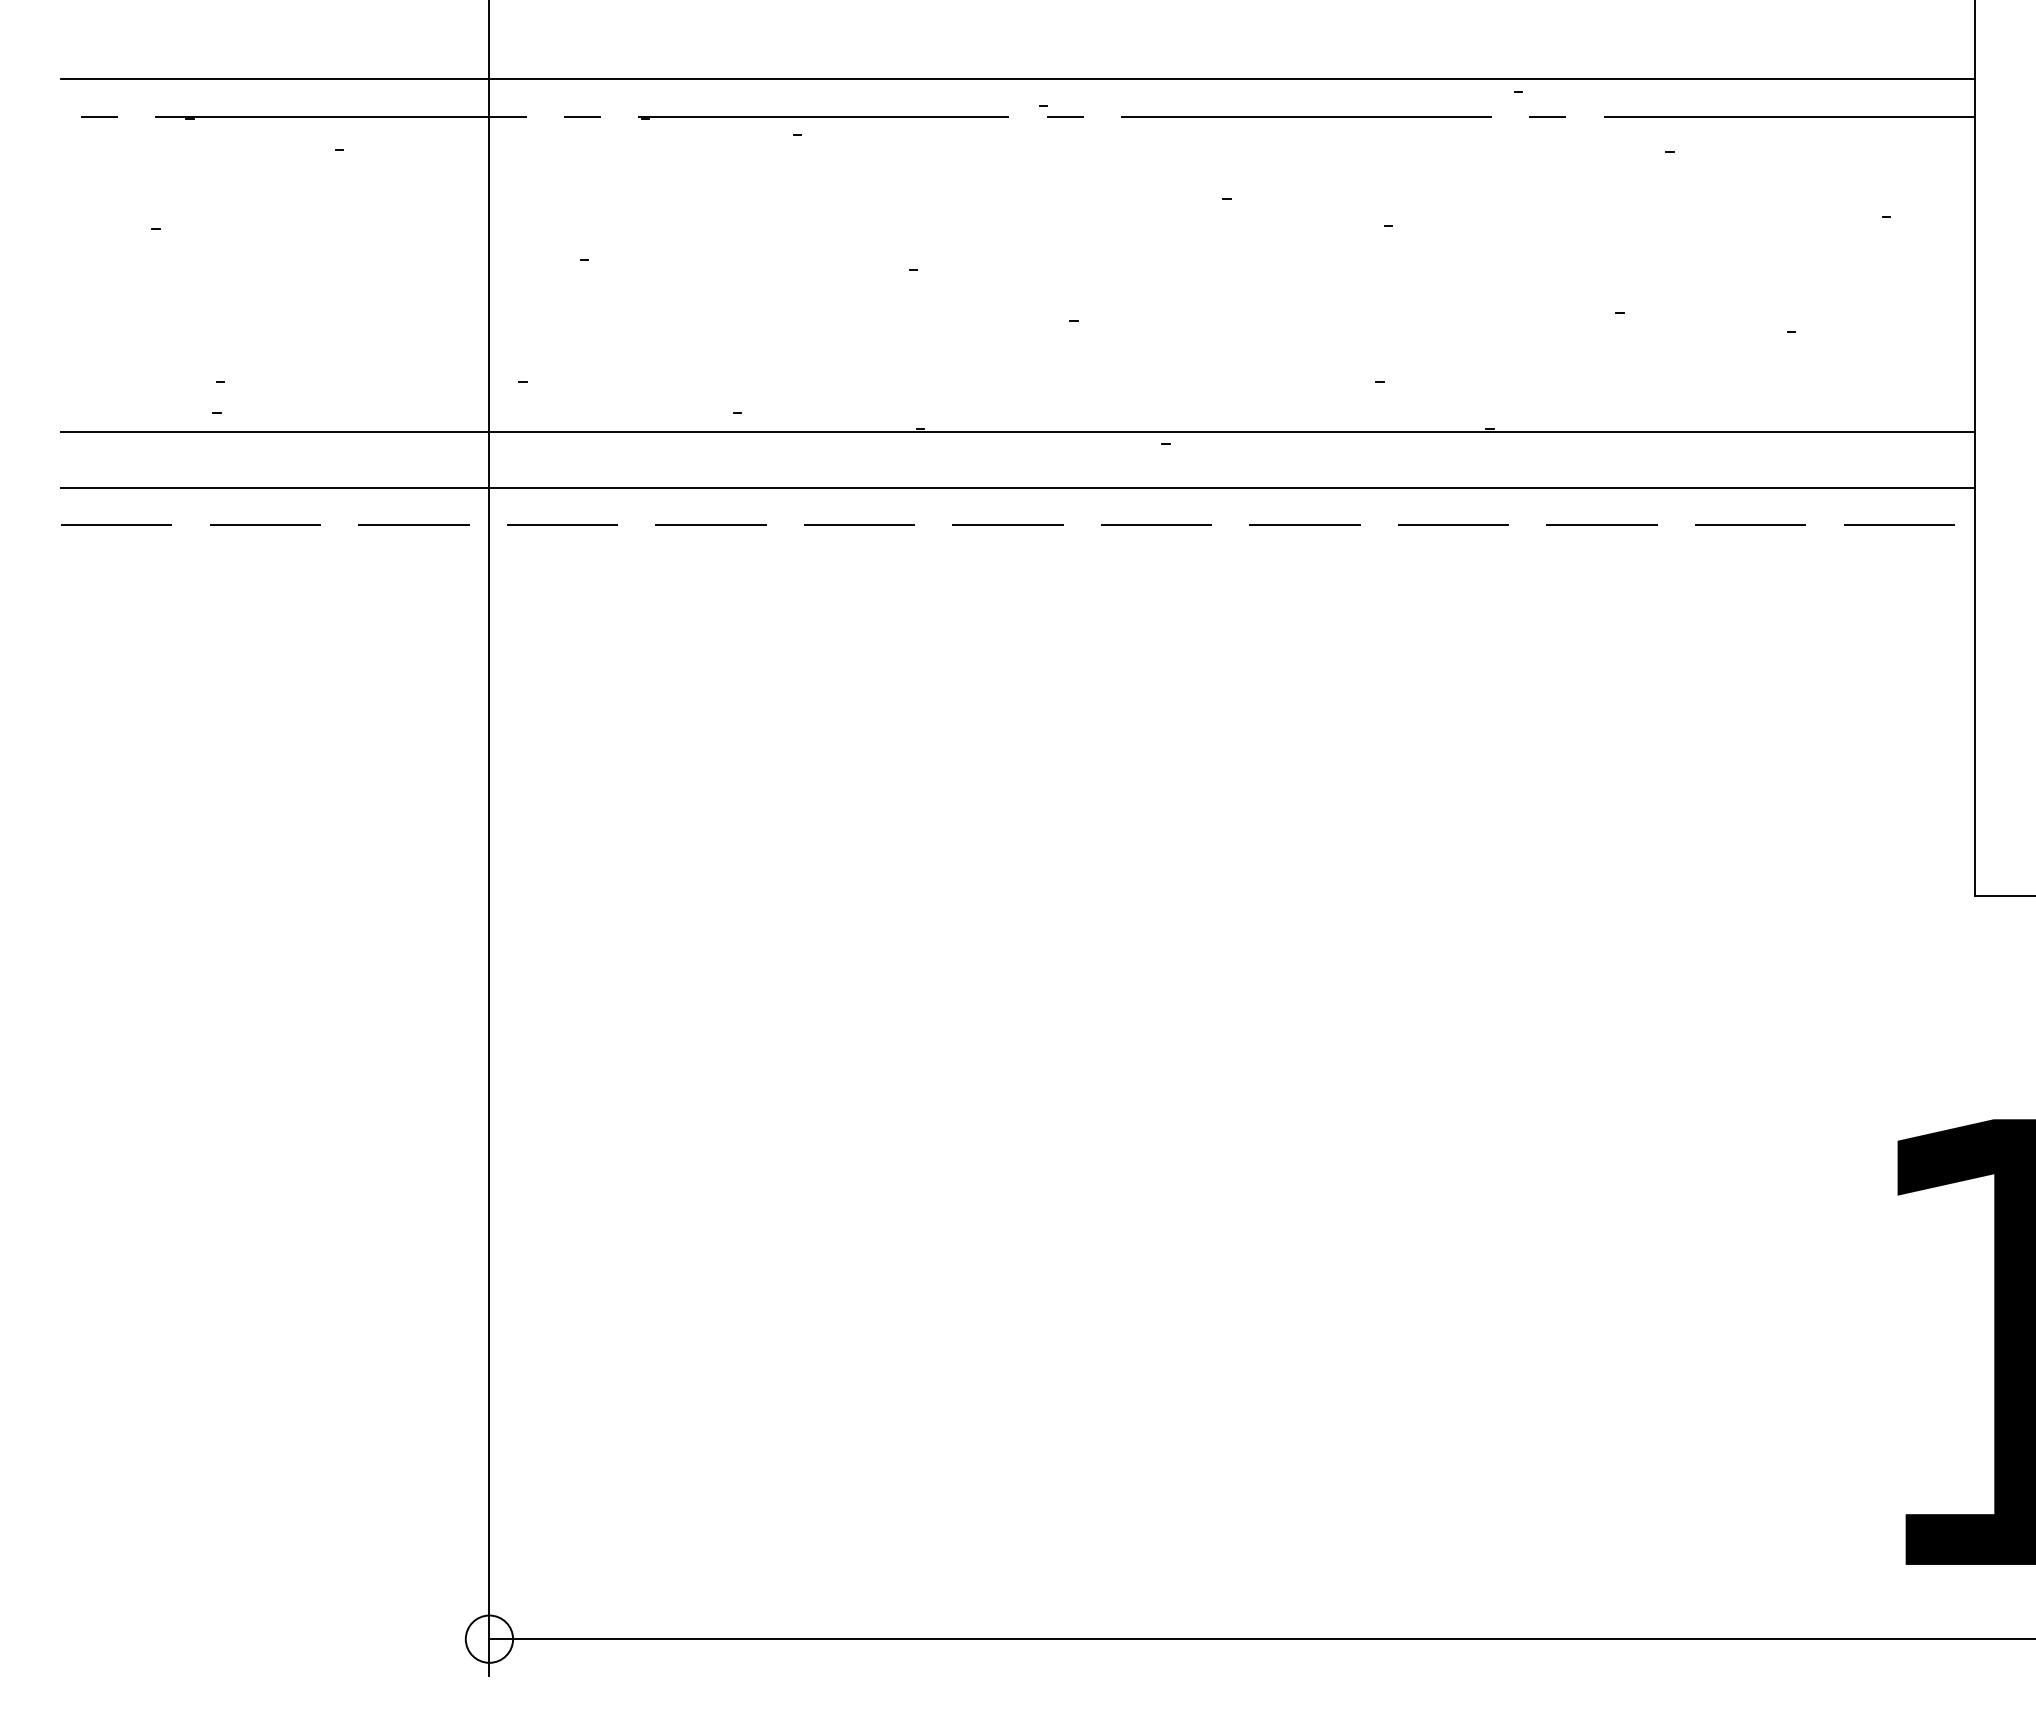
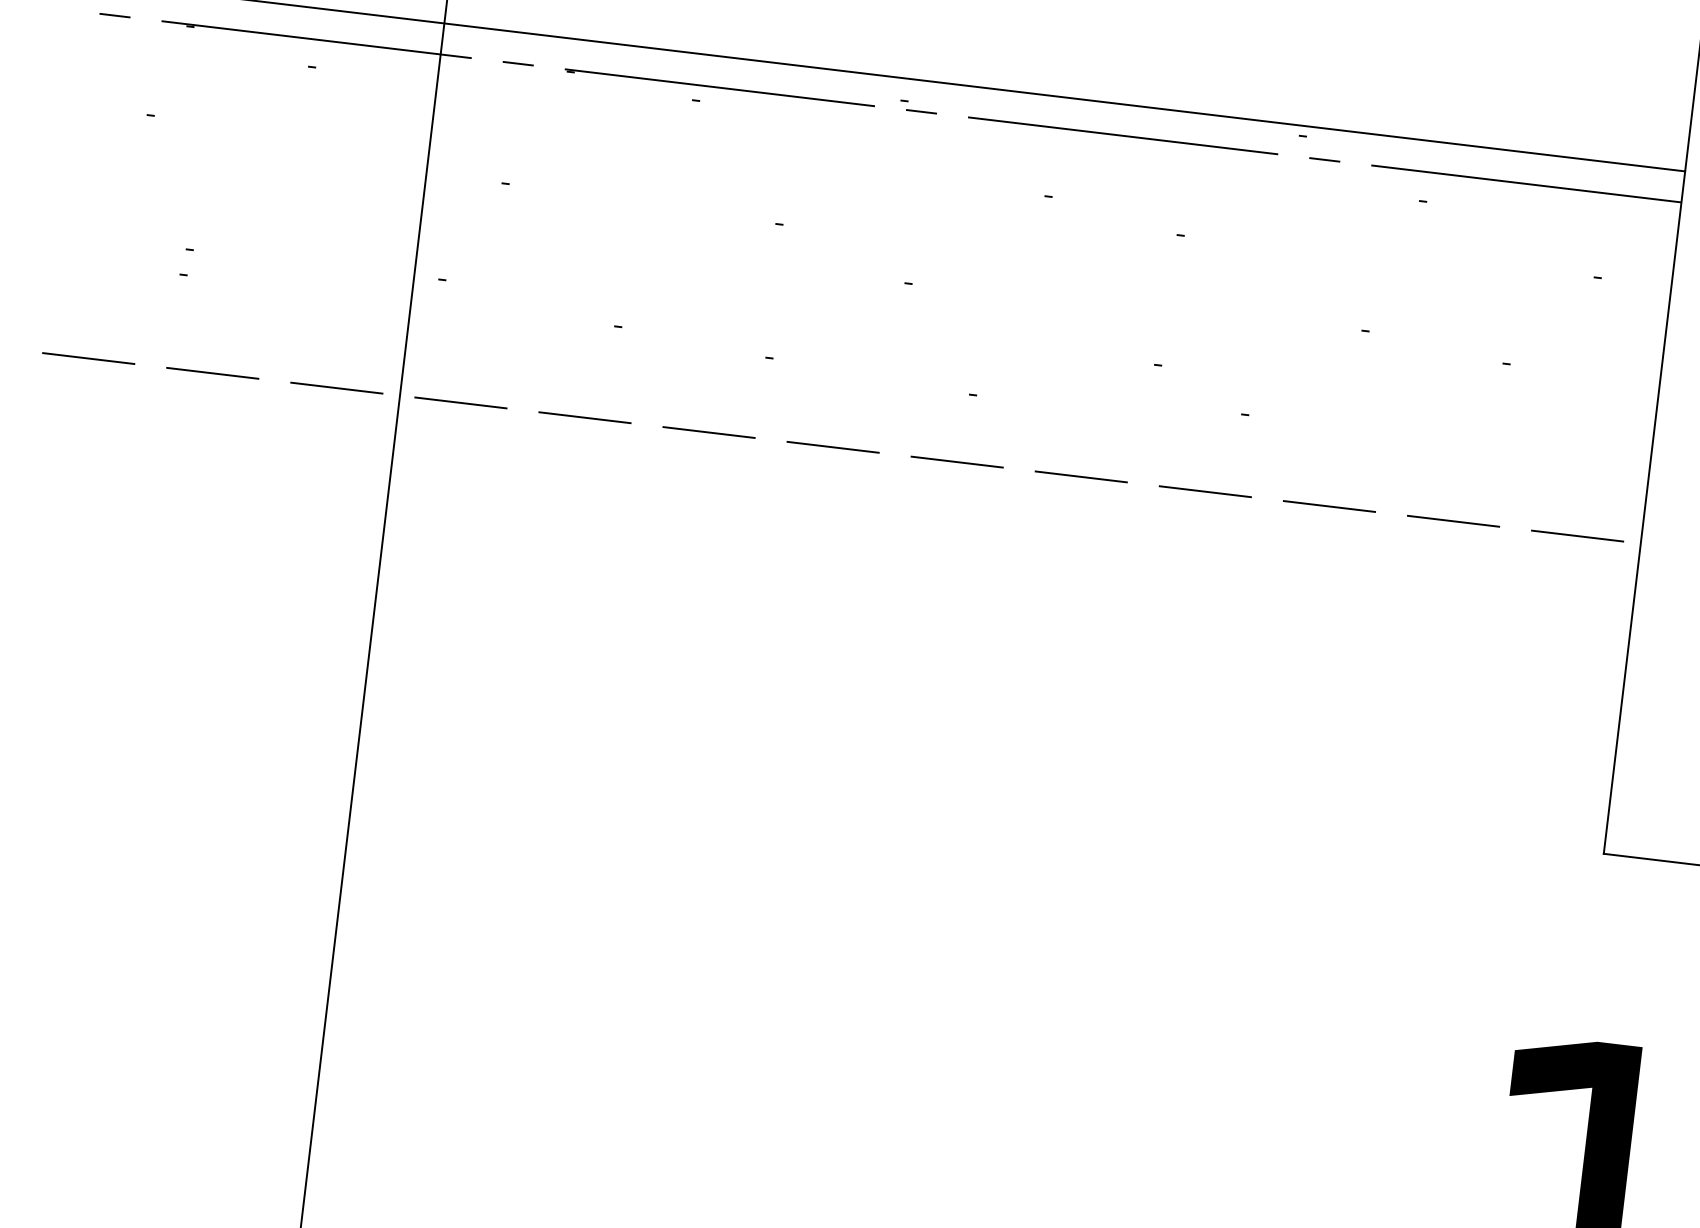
line: (1017, 432) -> (850, 370), removed
line: (1017, 487) -> (844, 416), removed

